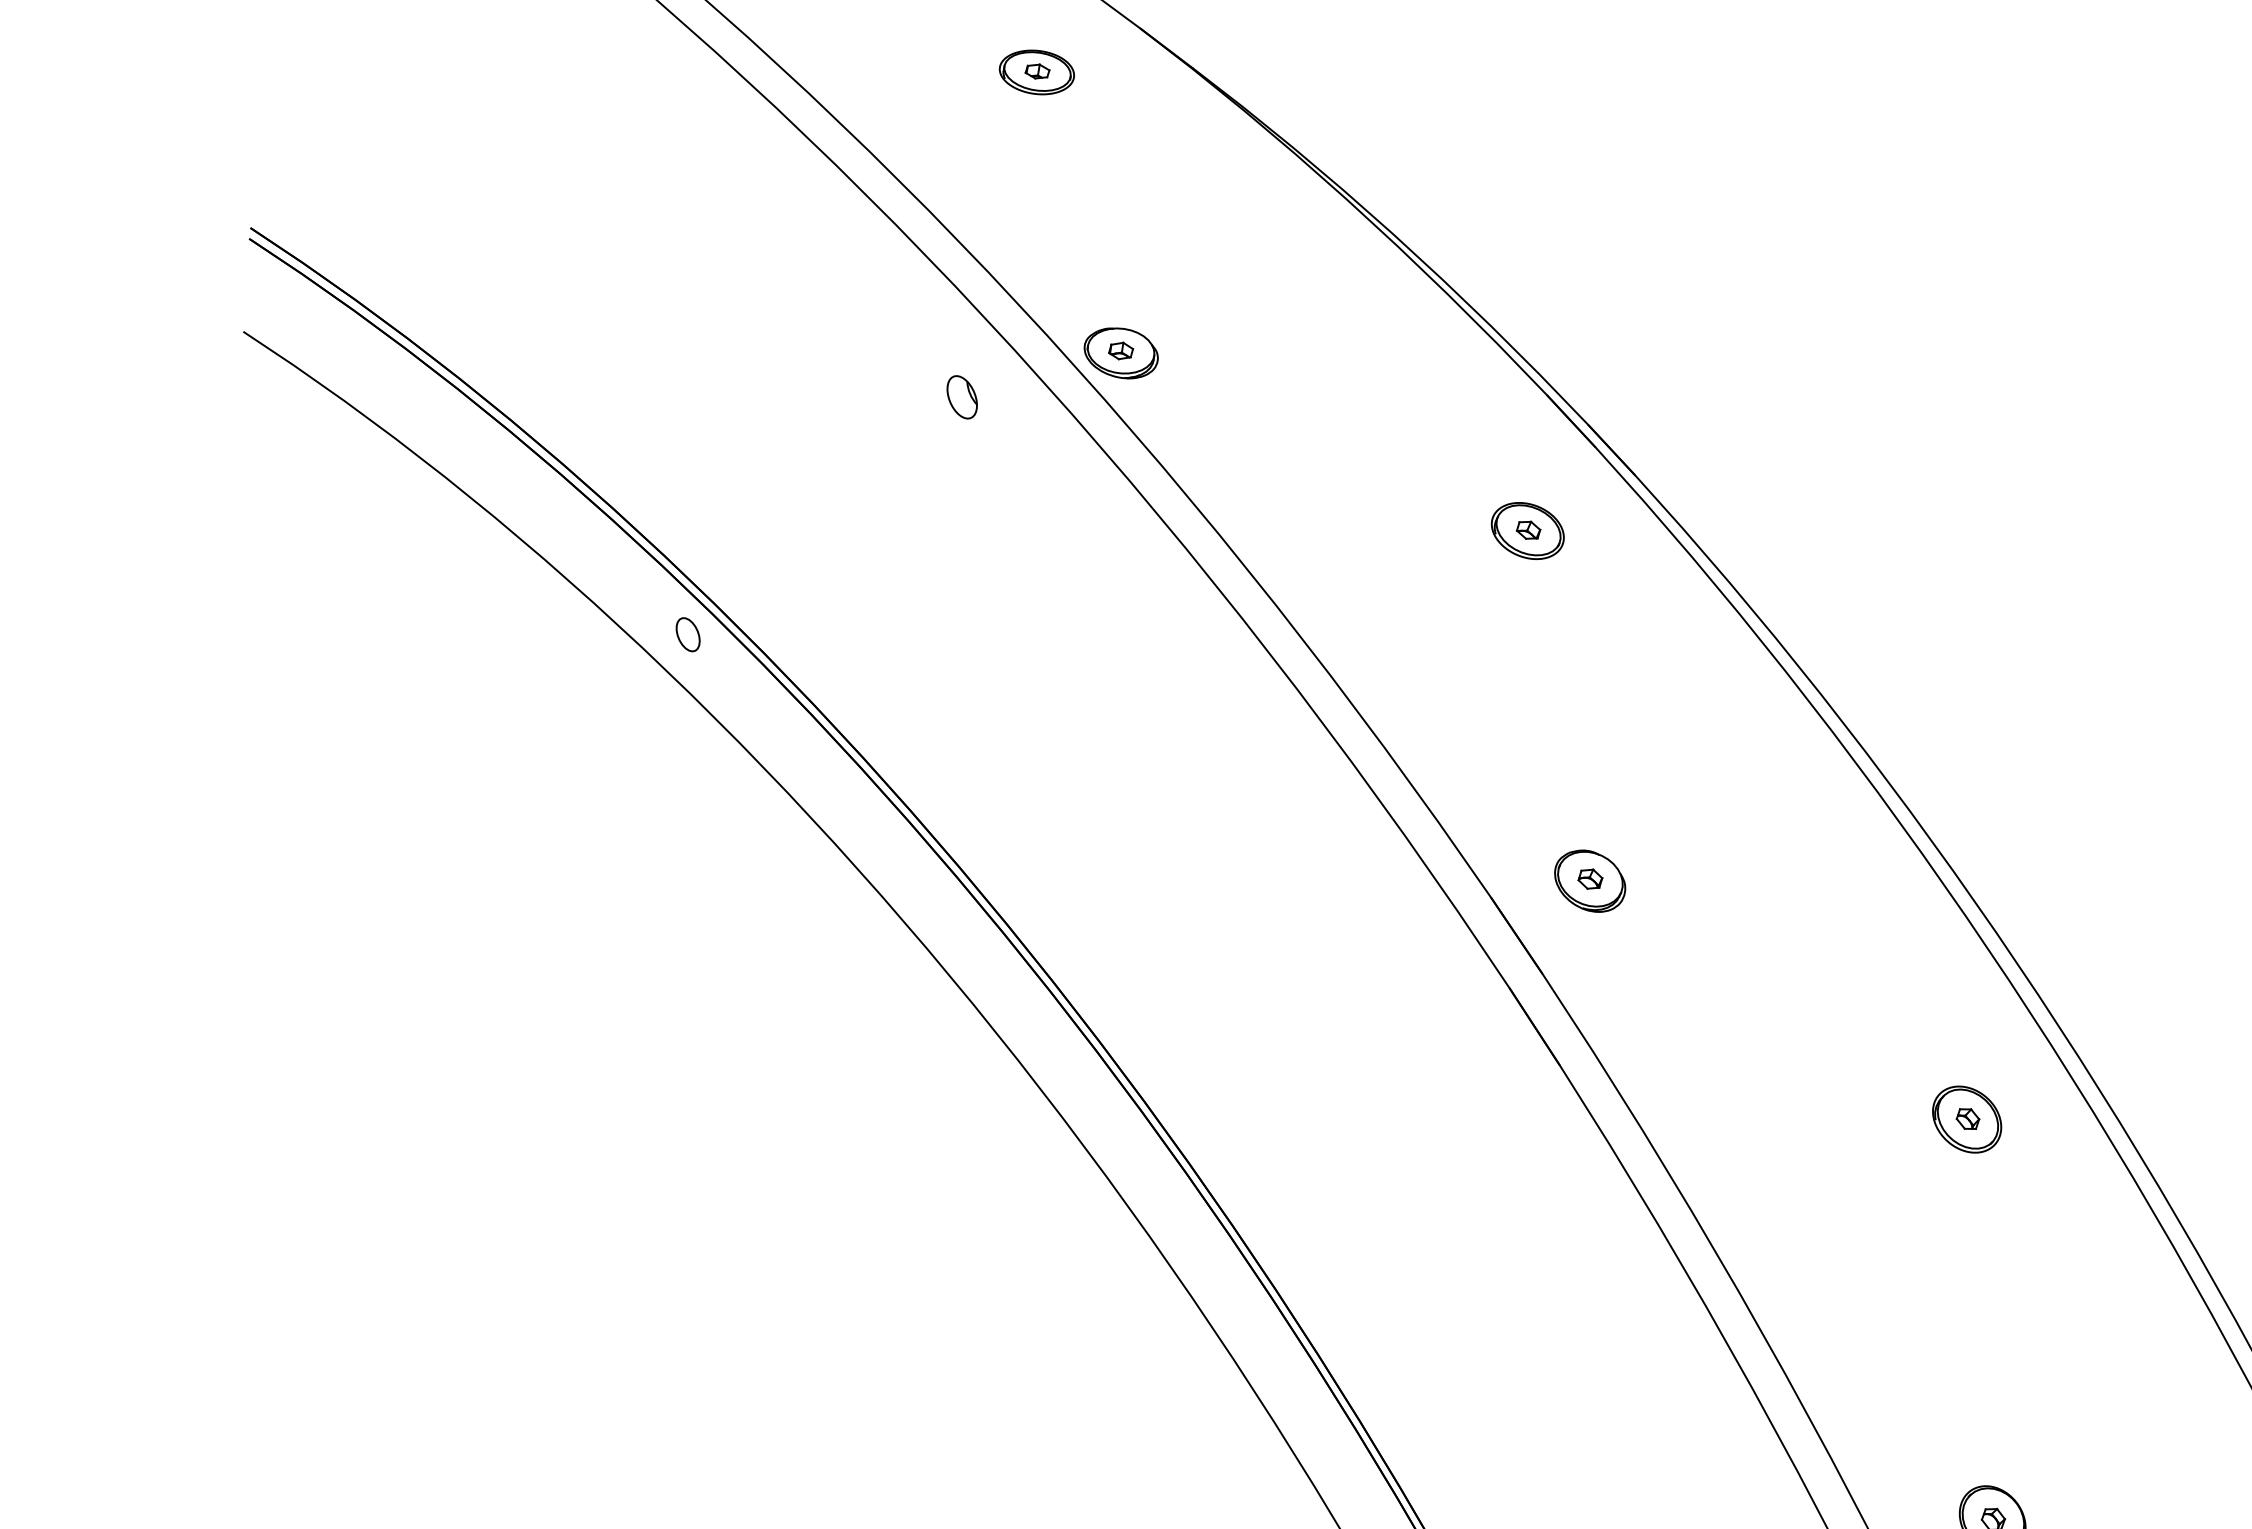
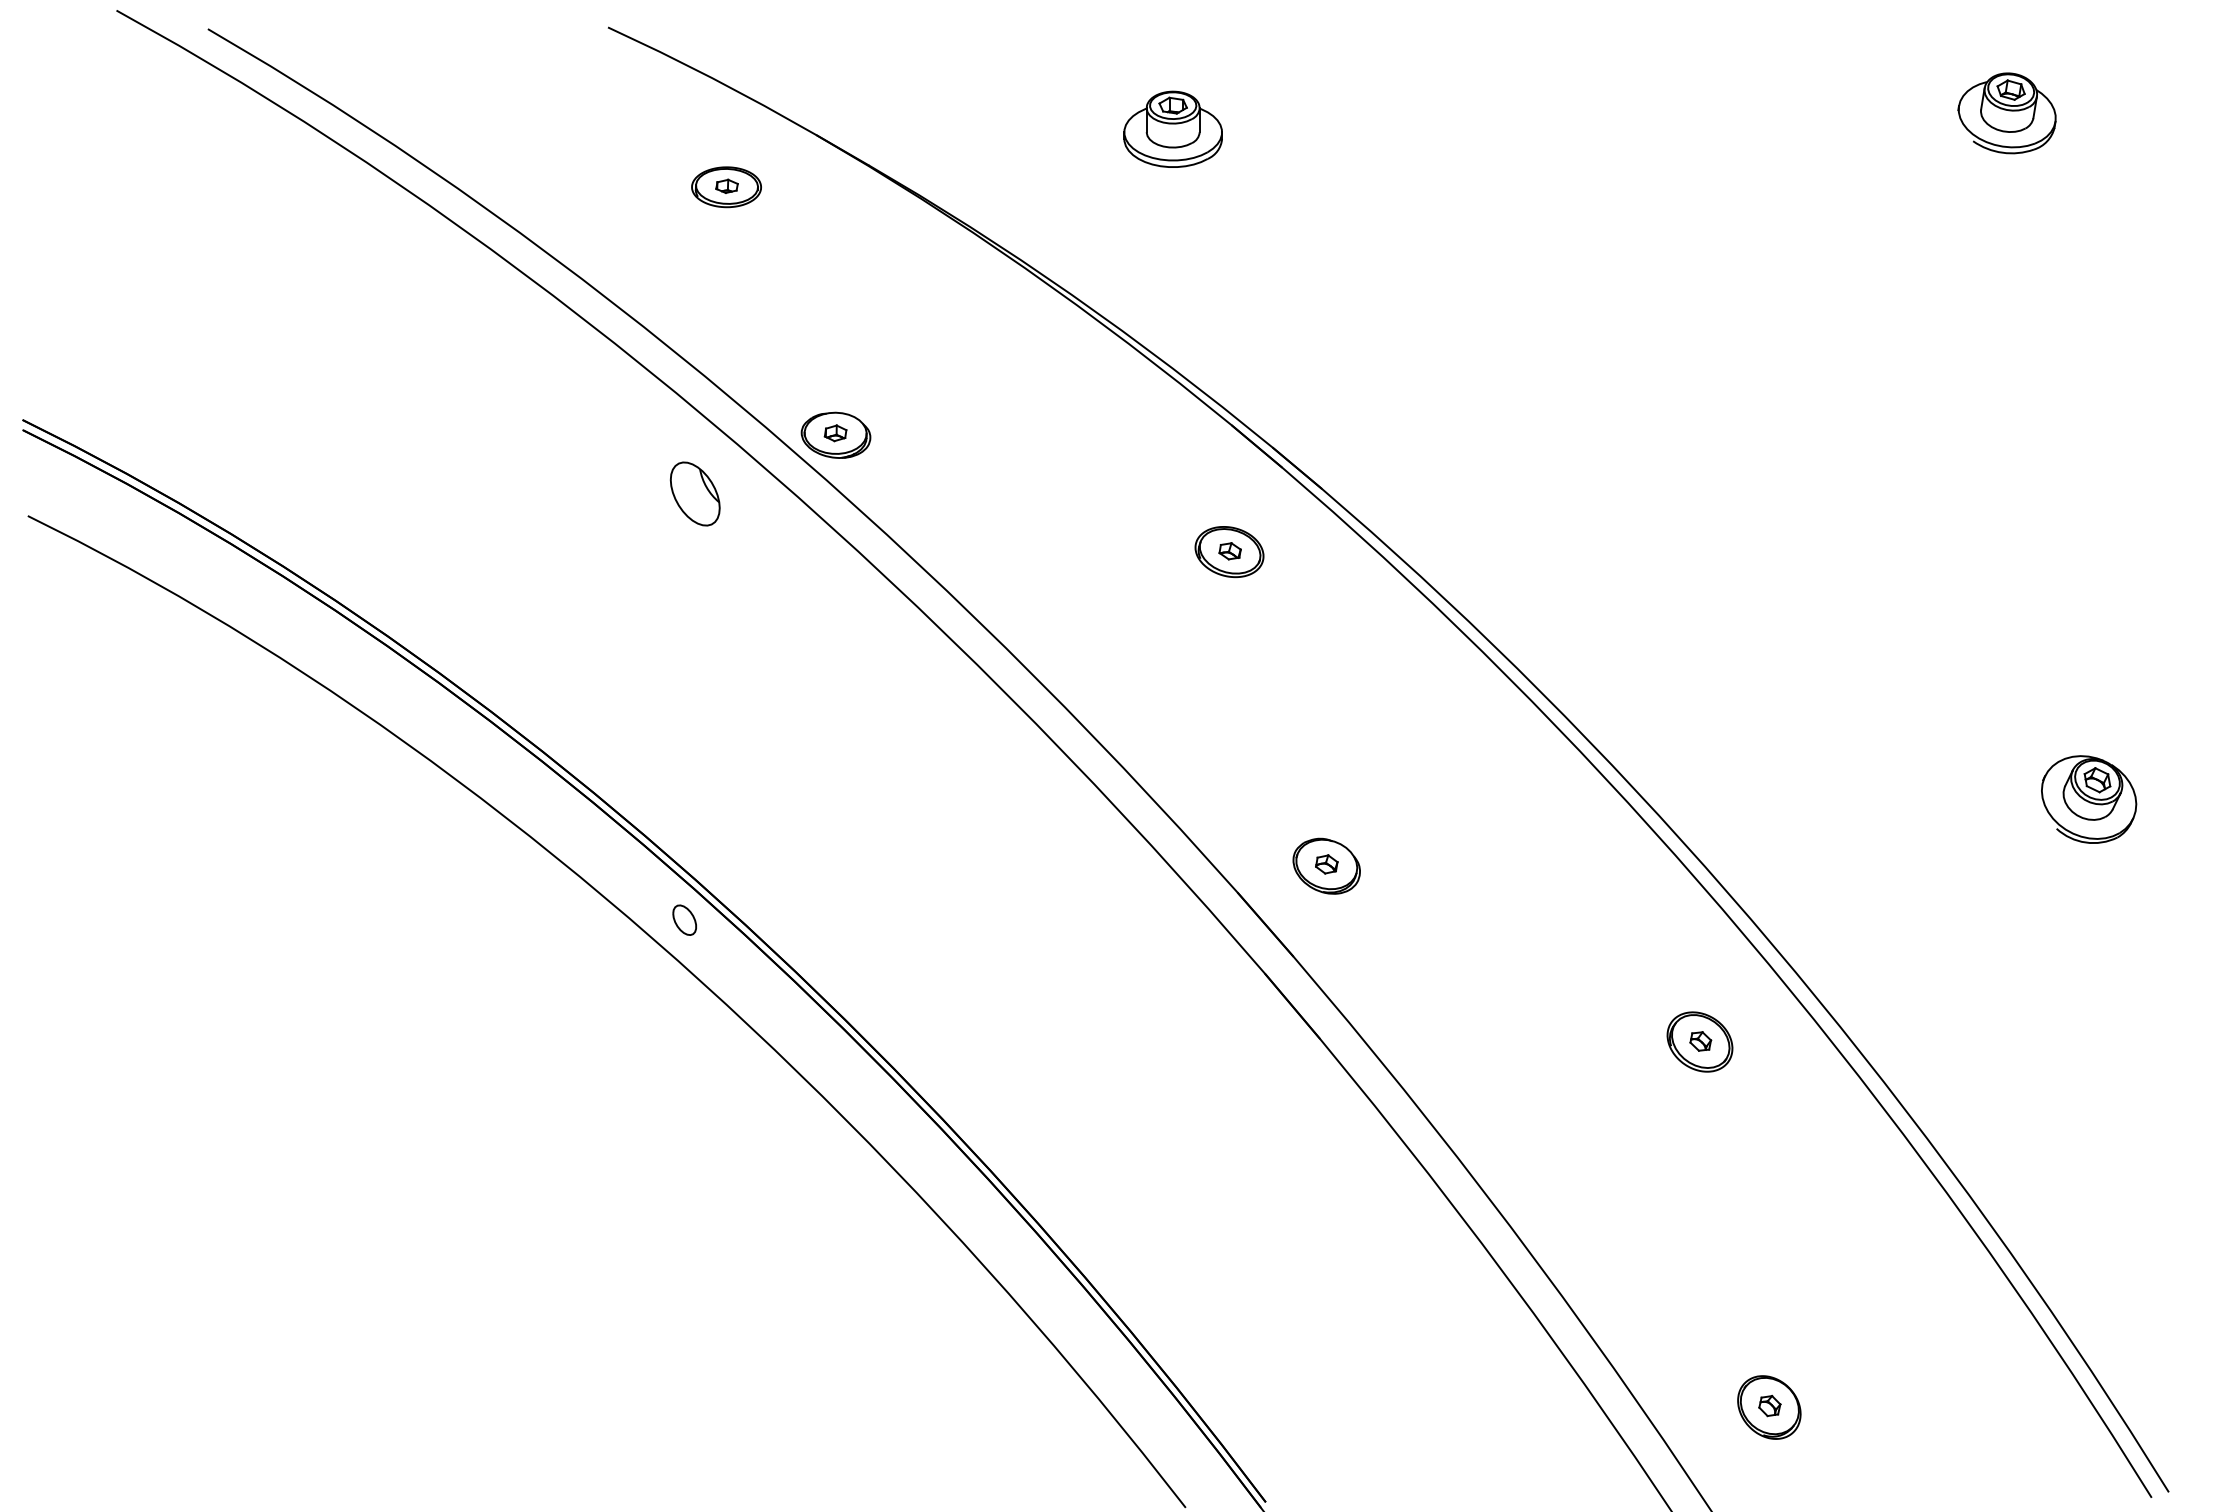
part: (1523, 68) -> (1172, 128), added
part: (961, 396) -> (694, 493), size x1.67
part: (688, 633) -> (684, 919), moved

